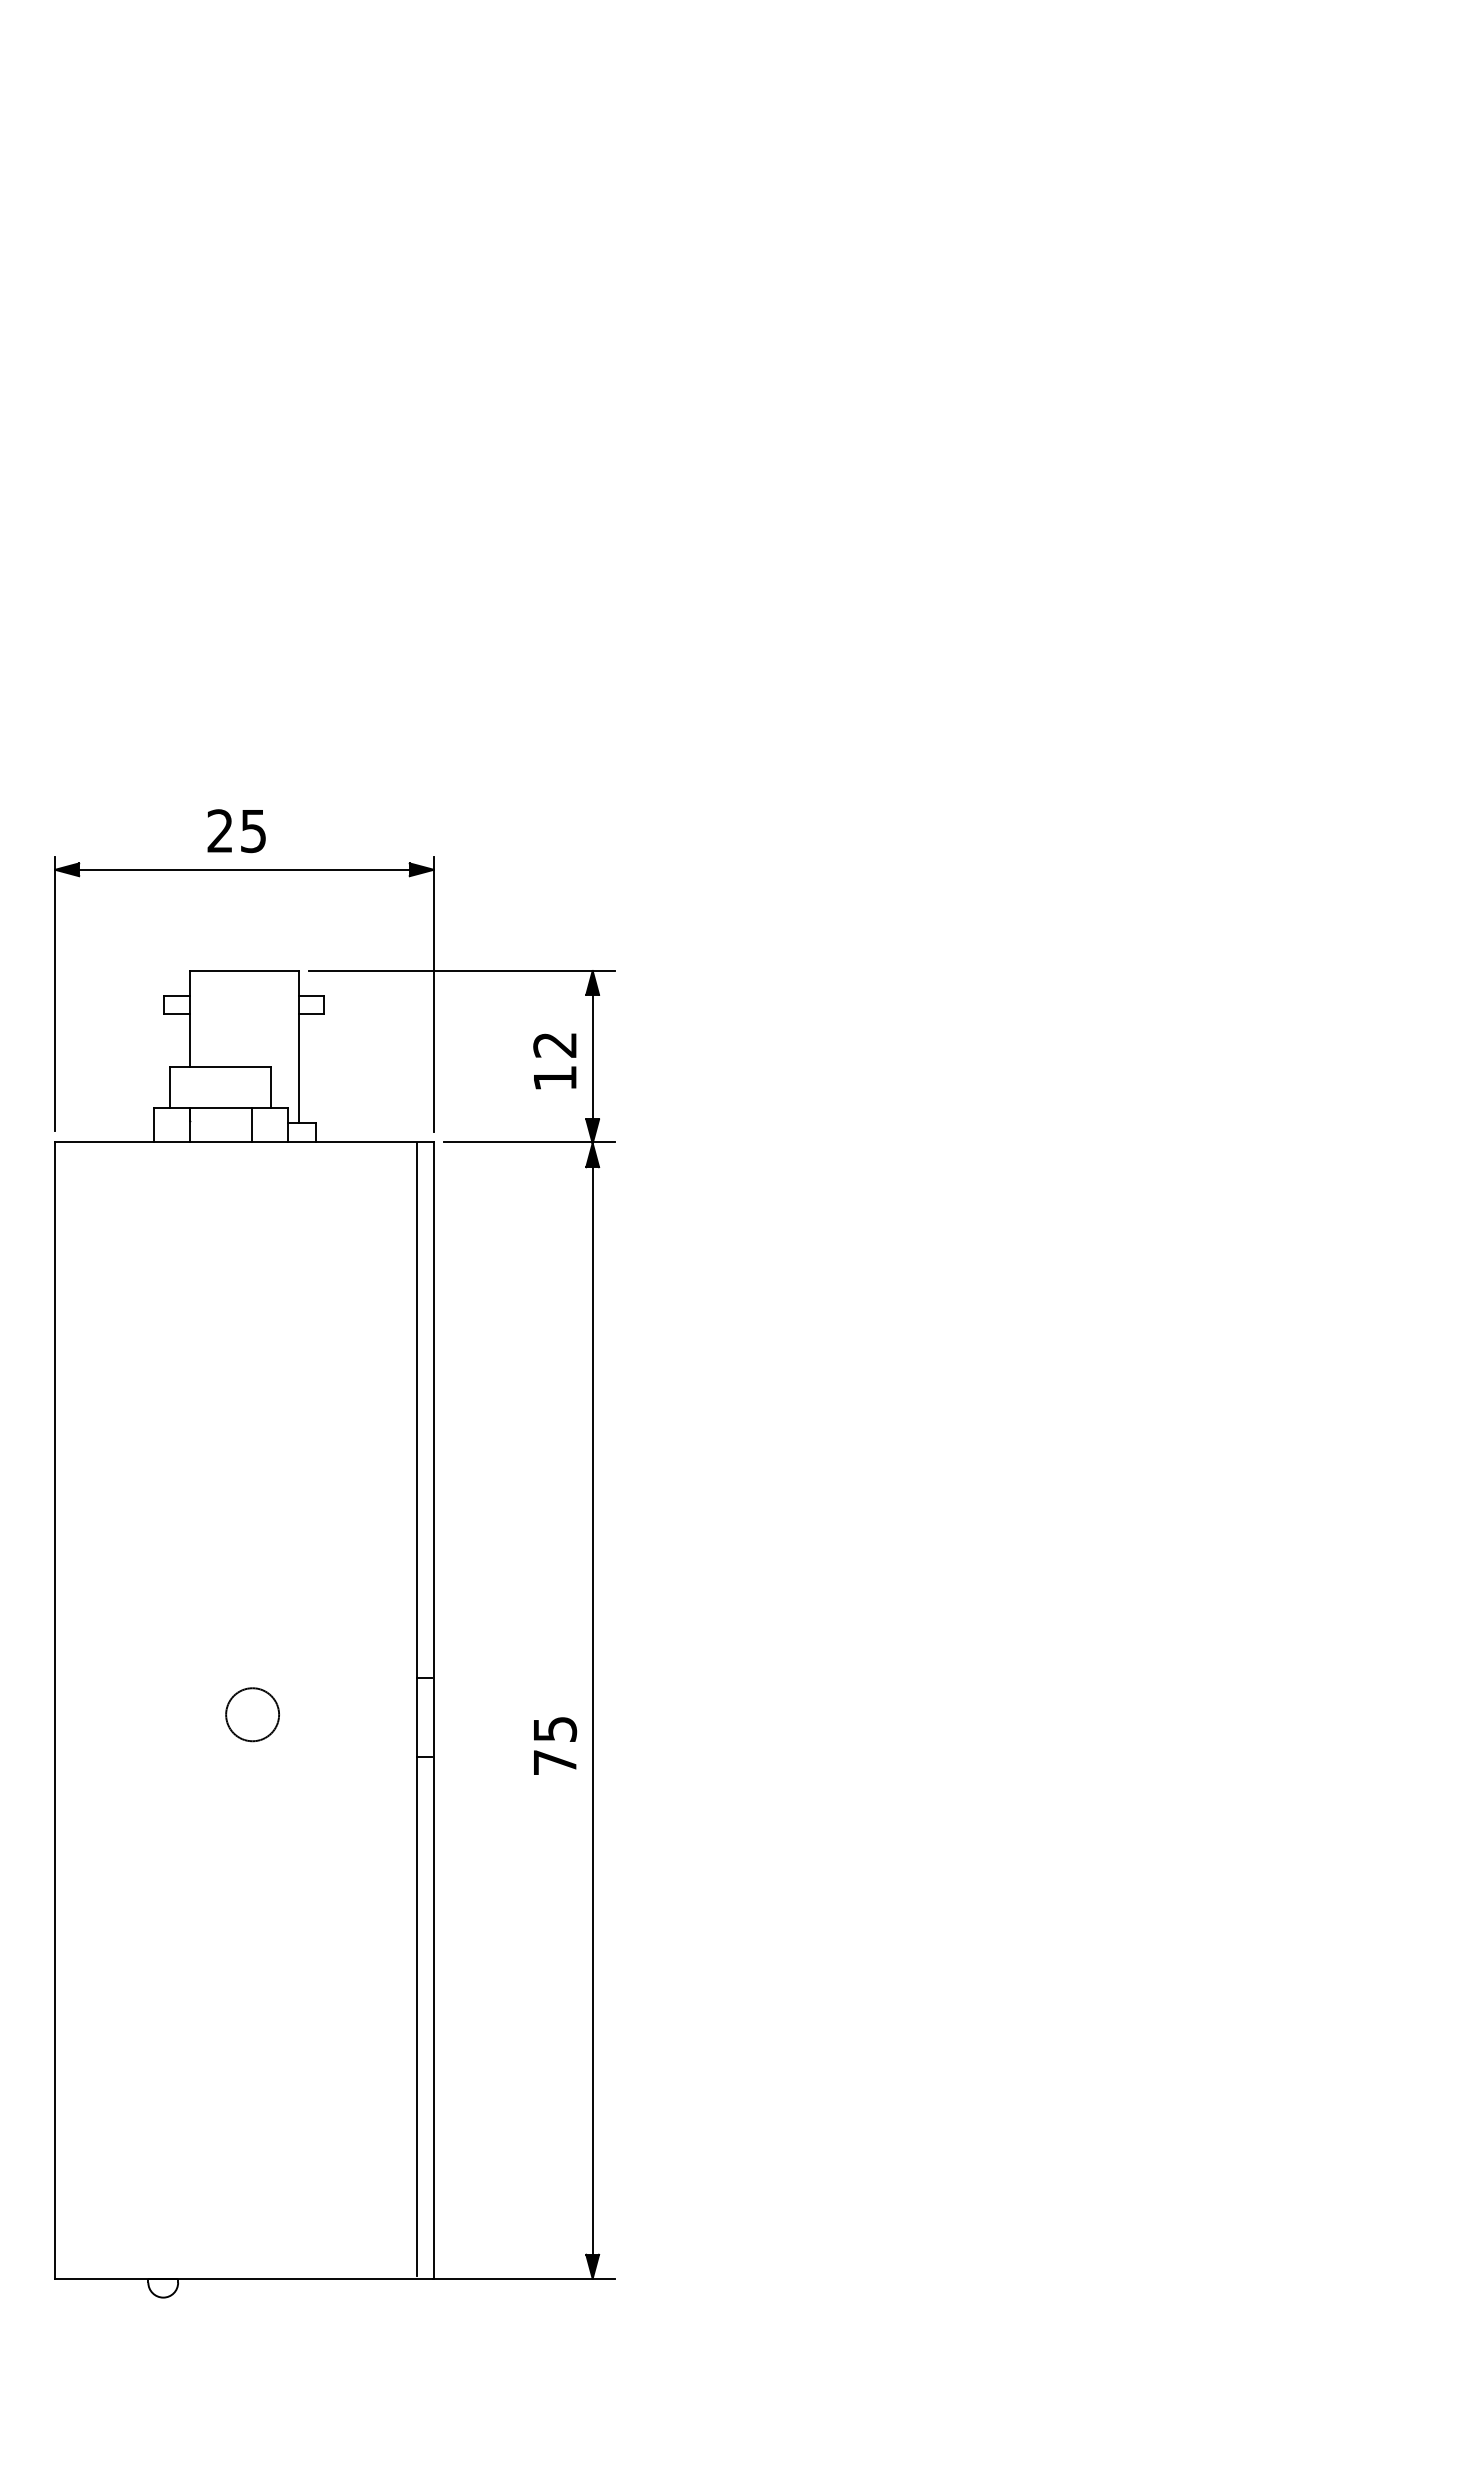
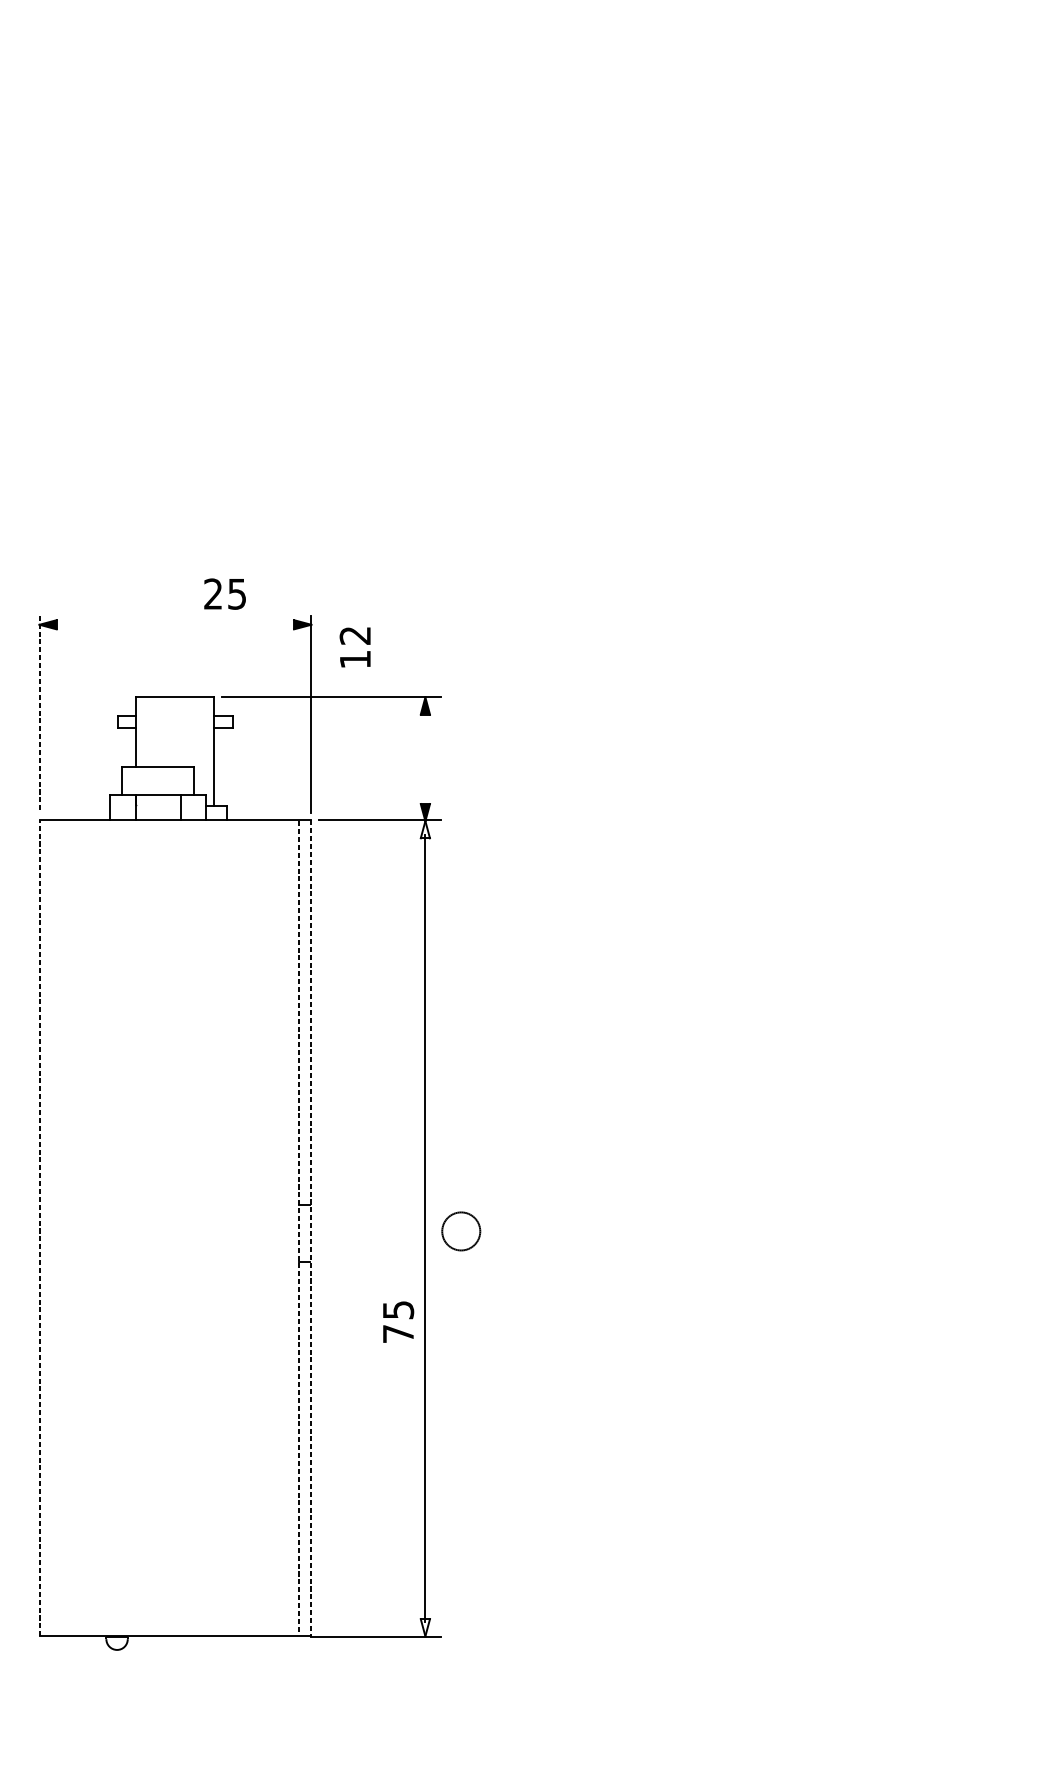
text: (236, 831) -> (224, 594), moved
line: (244, 869) -> (175, 624), removed
line: (55, 994) -> (39, 714), solid -> dashed
line: (592, 1056) -> (425, 758), removed
text: (554, 1061) -> (354, 647), moved
fill: (592, 1155) -> (425, 829), removed
line: (55, 1709) -> (39, 1227), solid -> dashed
line: (416, 1710) -> (298, 1228), solid -> dashed
line: (433, 1710) -> (311, 1228), solid -> dashed
part: (252, 1714) -> (461, 1231), moved
text: (555, 1745) -> (398, 1321), moved
fill: (592, 2266) -> (425, 1627), removed

